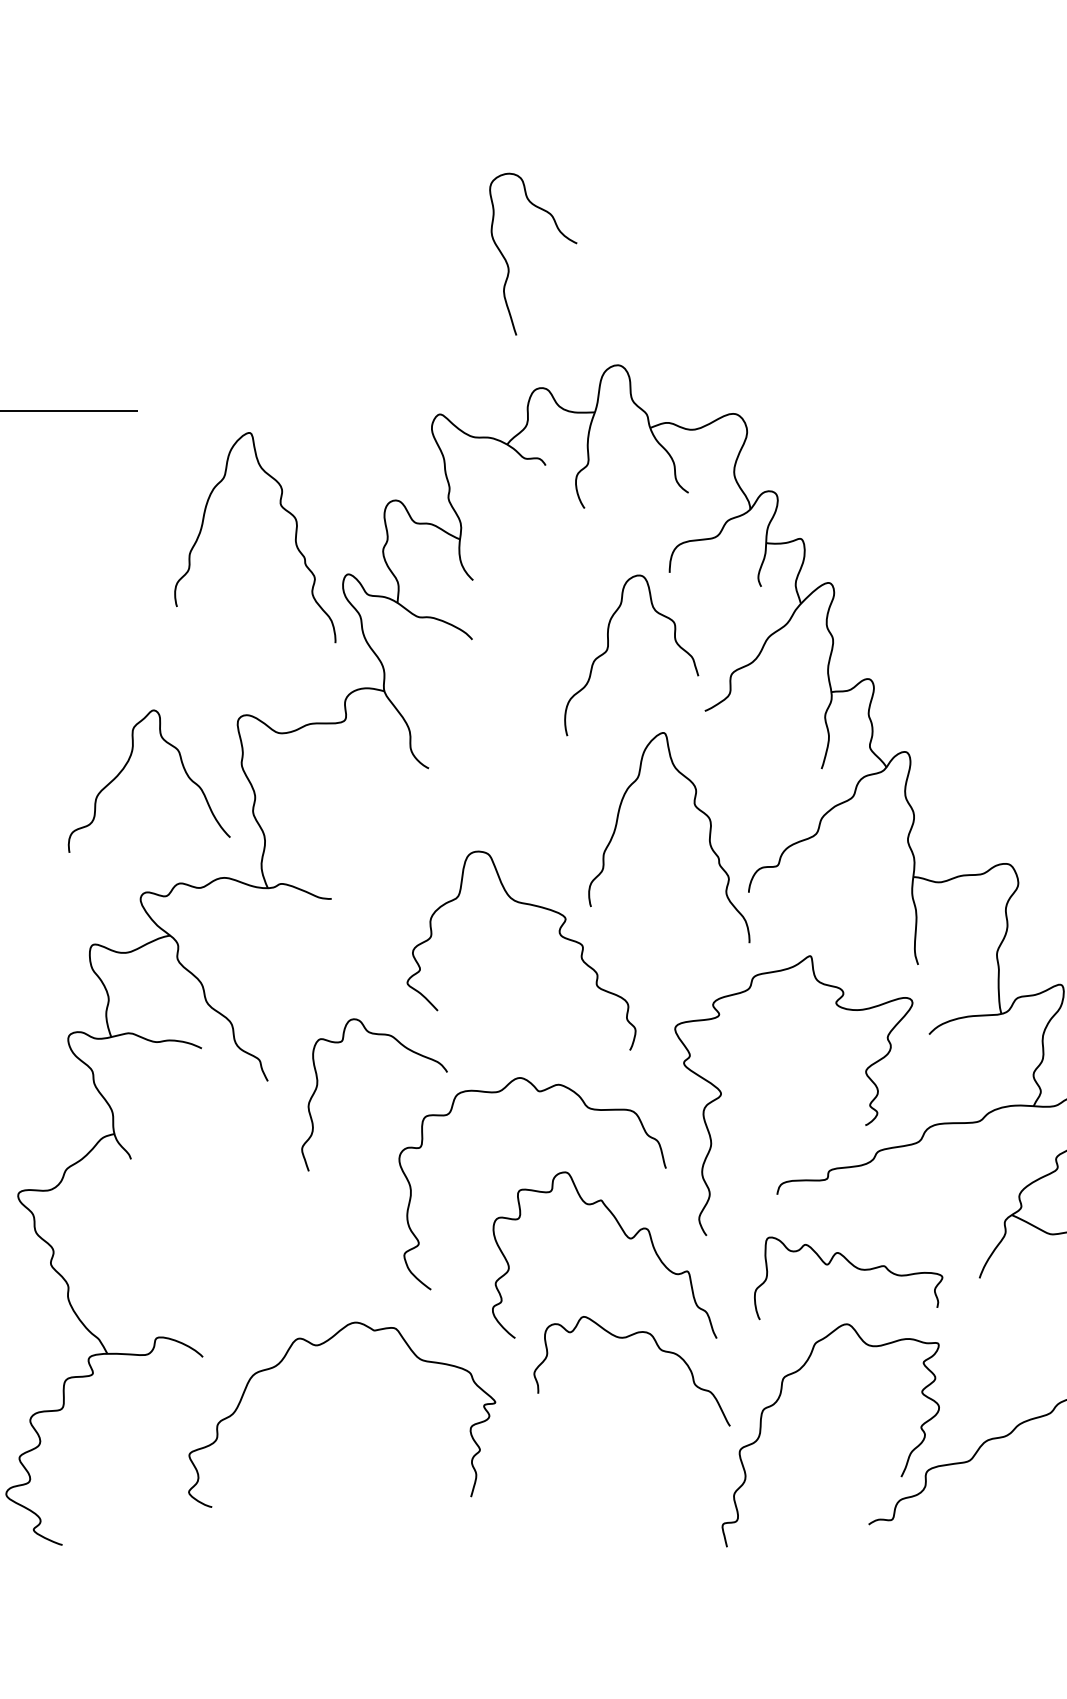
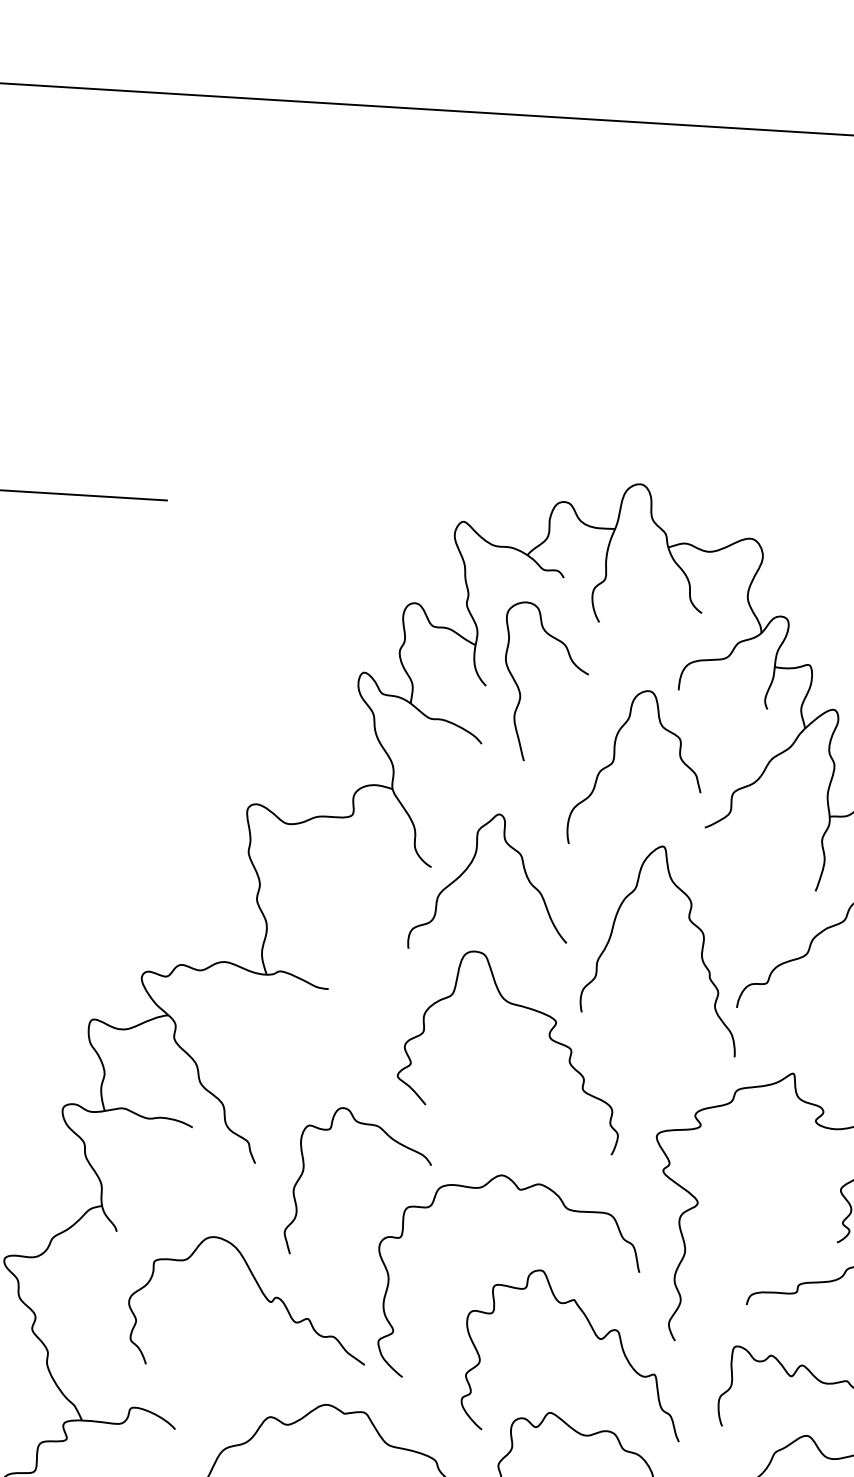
curve: (507, 261) -> (519, 688), moved
curve: (283, 509) -> (304, 605), removed
curve: (127, 764) -> (470, 865), moved
curve: (283, 1214) -> (262, 1294), added

